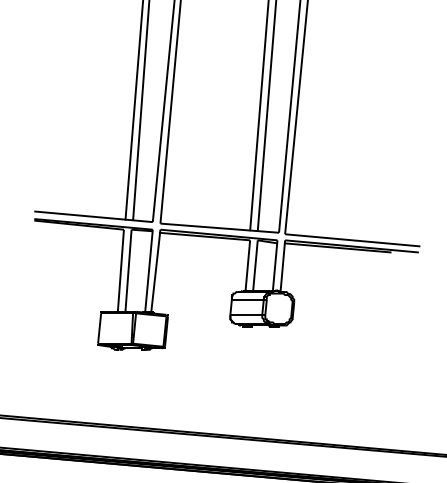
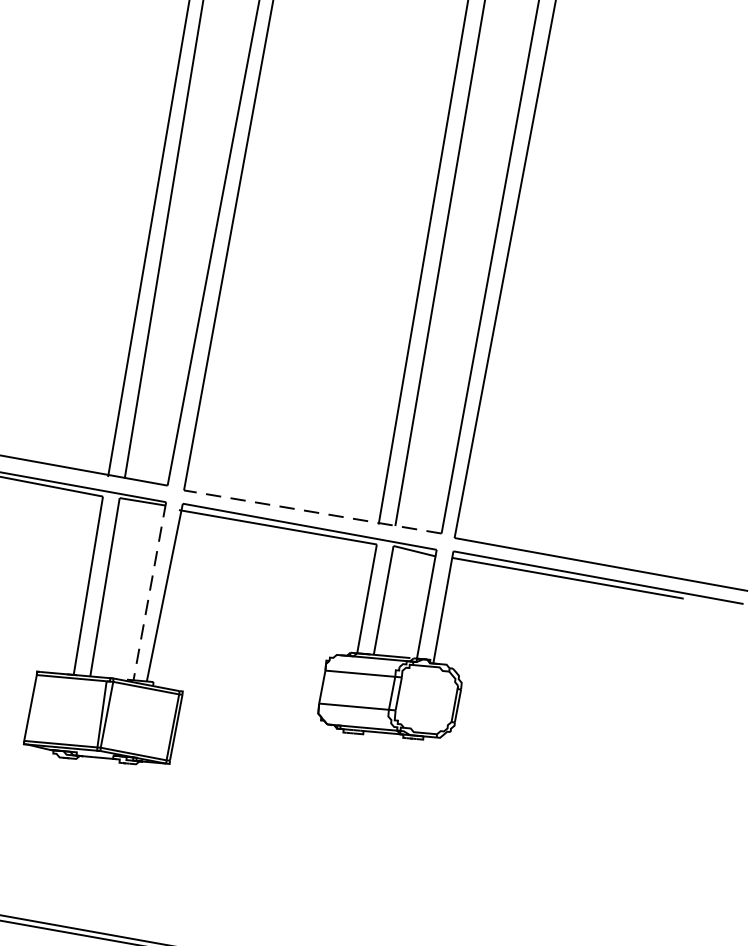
line: (219, 228) -> (312, 512), solid -> dashed
line: (148, 271) -> (148, 592), solid -> dashed

